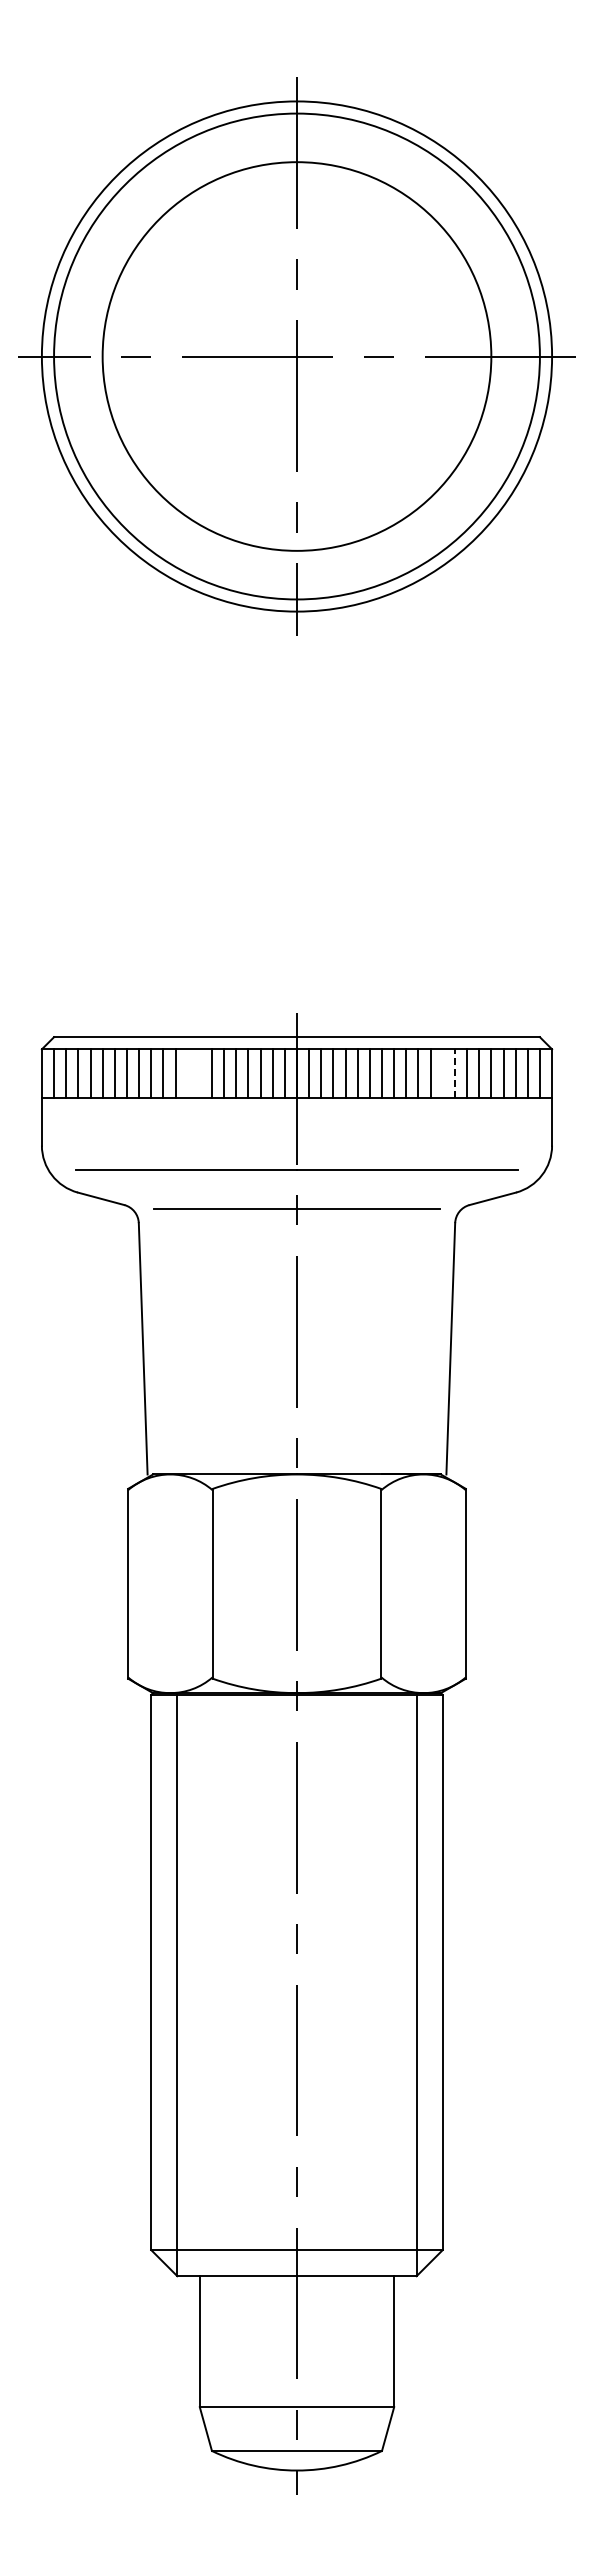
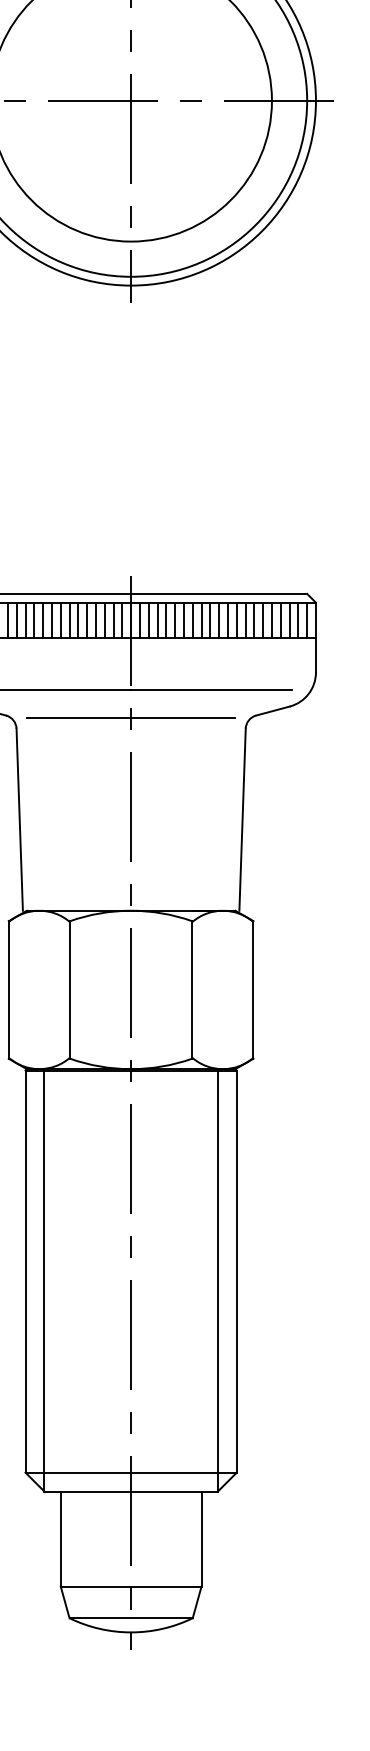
line: (187, 1073) -> (51, 620), added
line: (199, 1073) -> (60, 620), added
line: (442, 1073) -> (236, 620), added
line: (454, 1073) -> (245, 620), dashed -> solid

